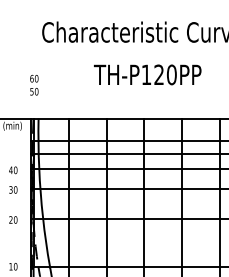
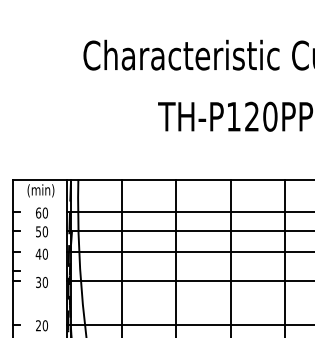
text: (34, 84) -> (42, 221), moved

